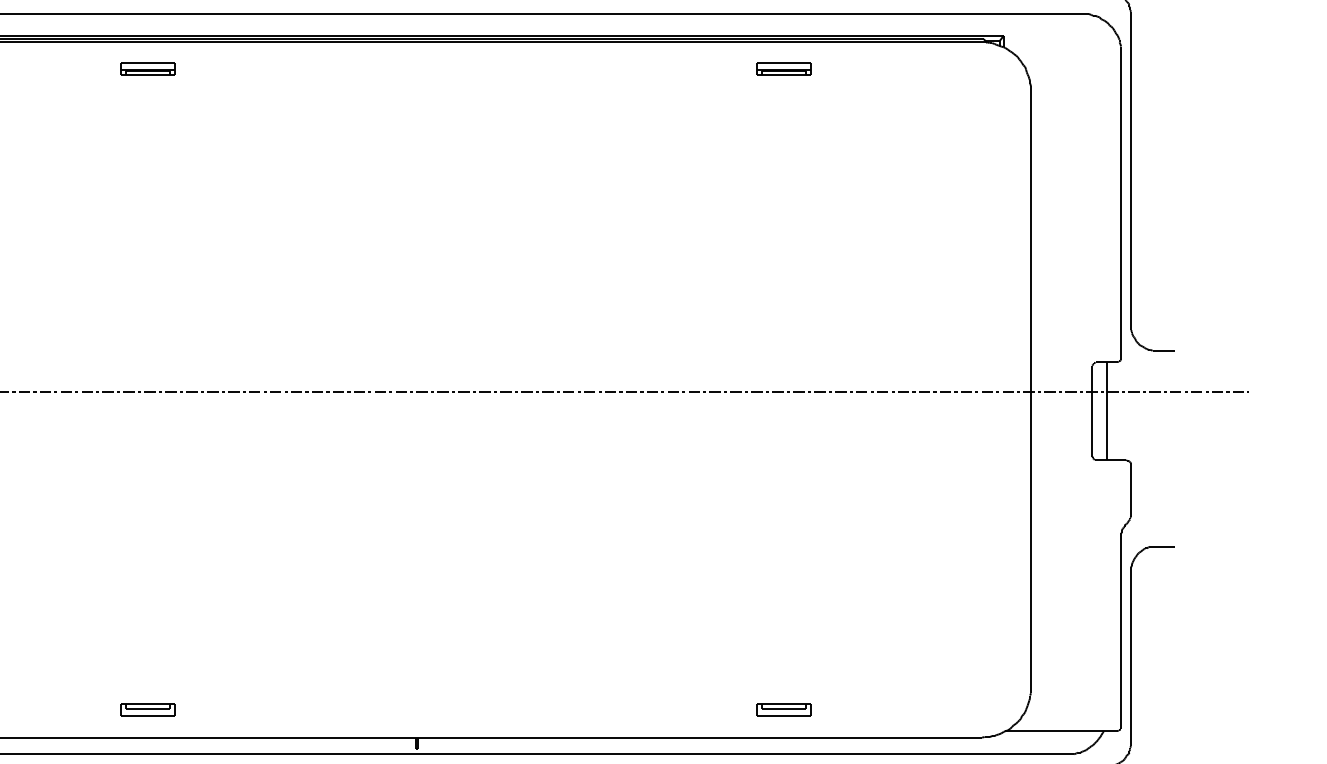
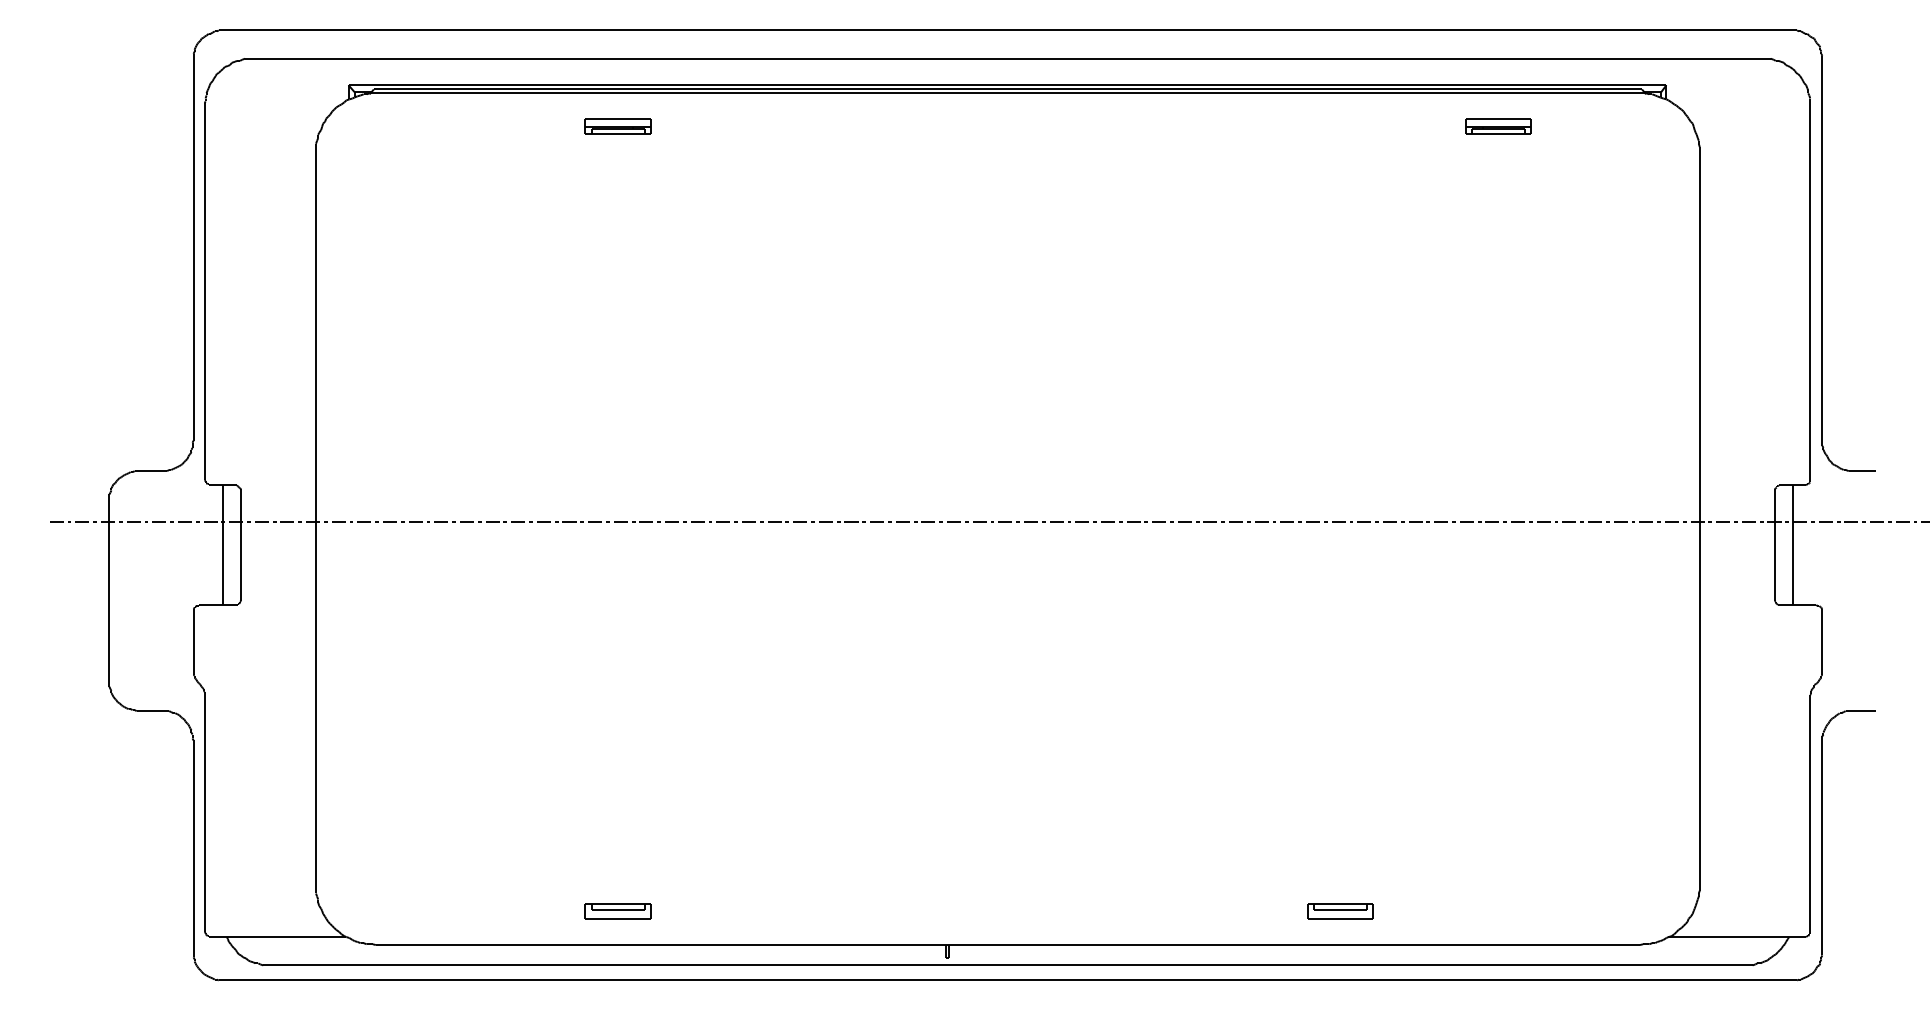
part: (784, 69) -> (1498, 126), moved
part: (784, 710) -> (1340, 911), moved

